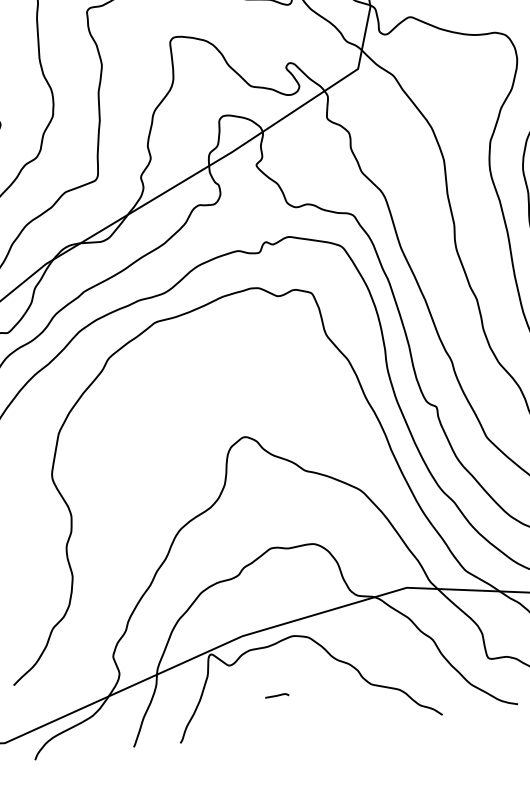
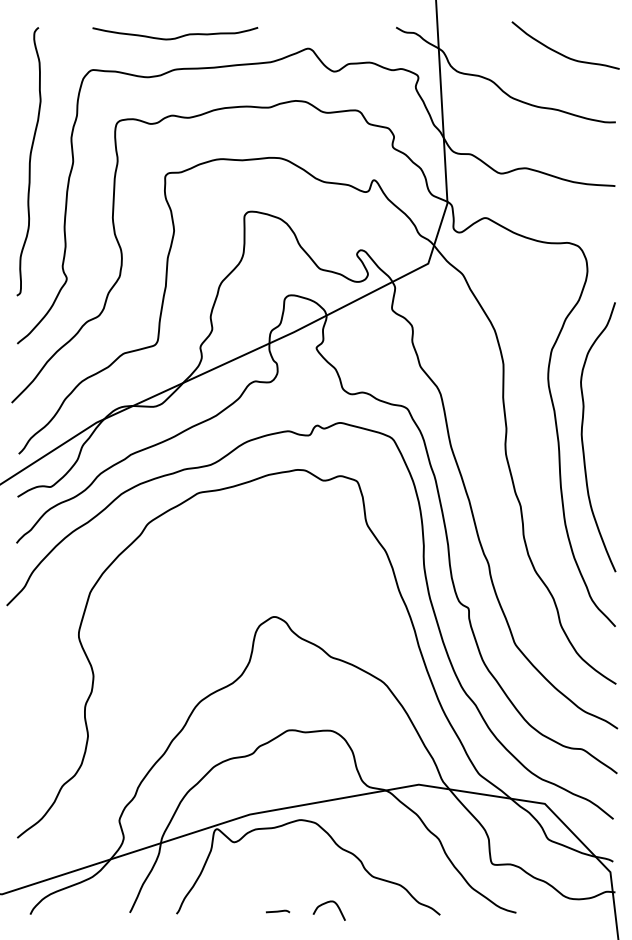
curve: (277, 695) -> (278, 911), moved
curve: (327, 717) -> (325, 904), added

